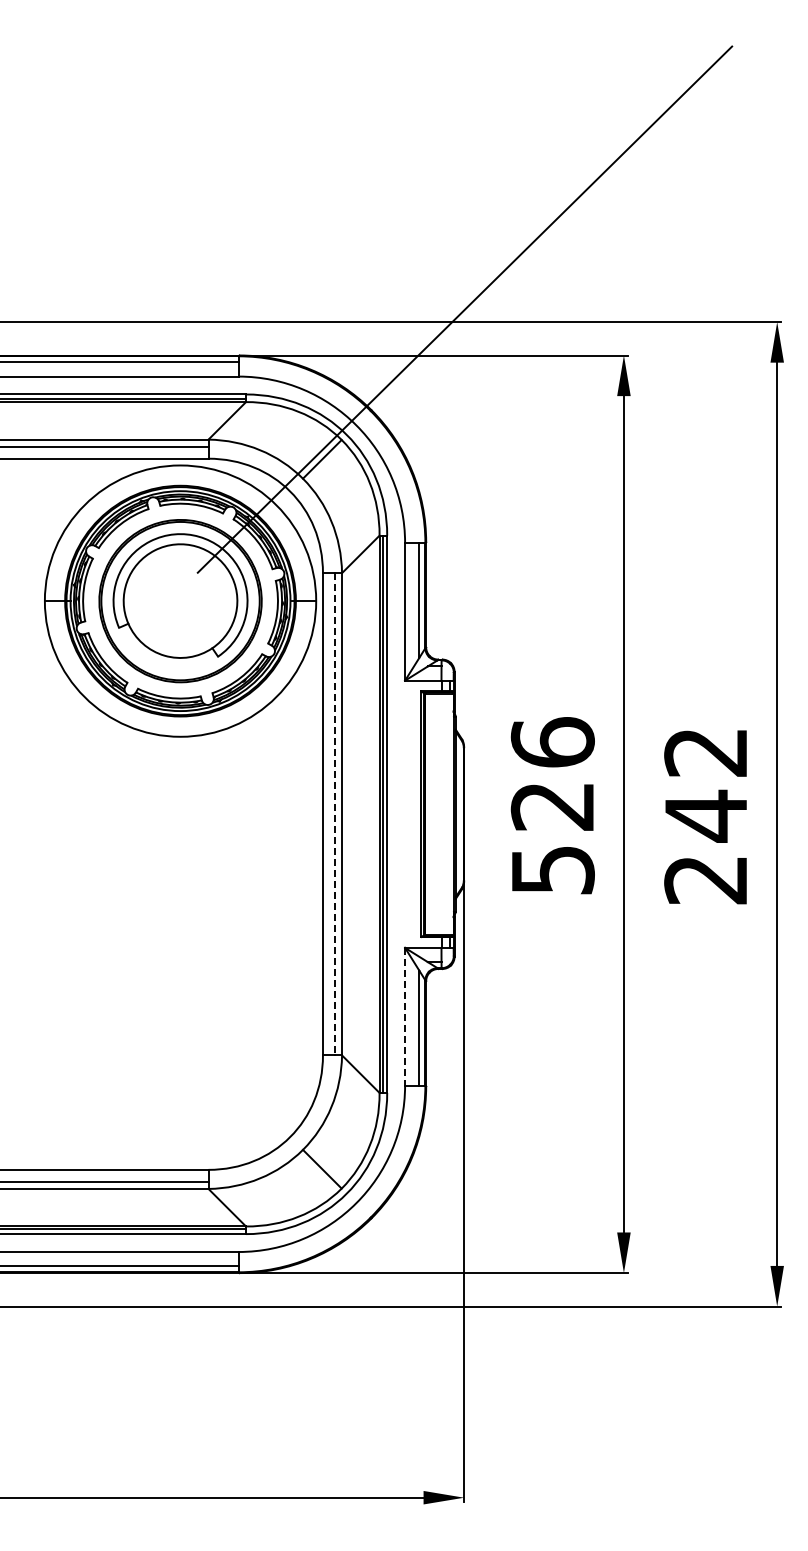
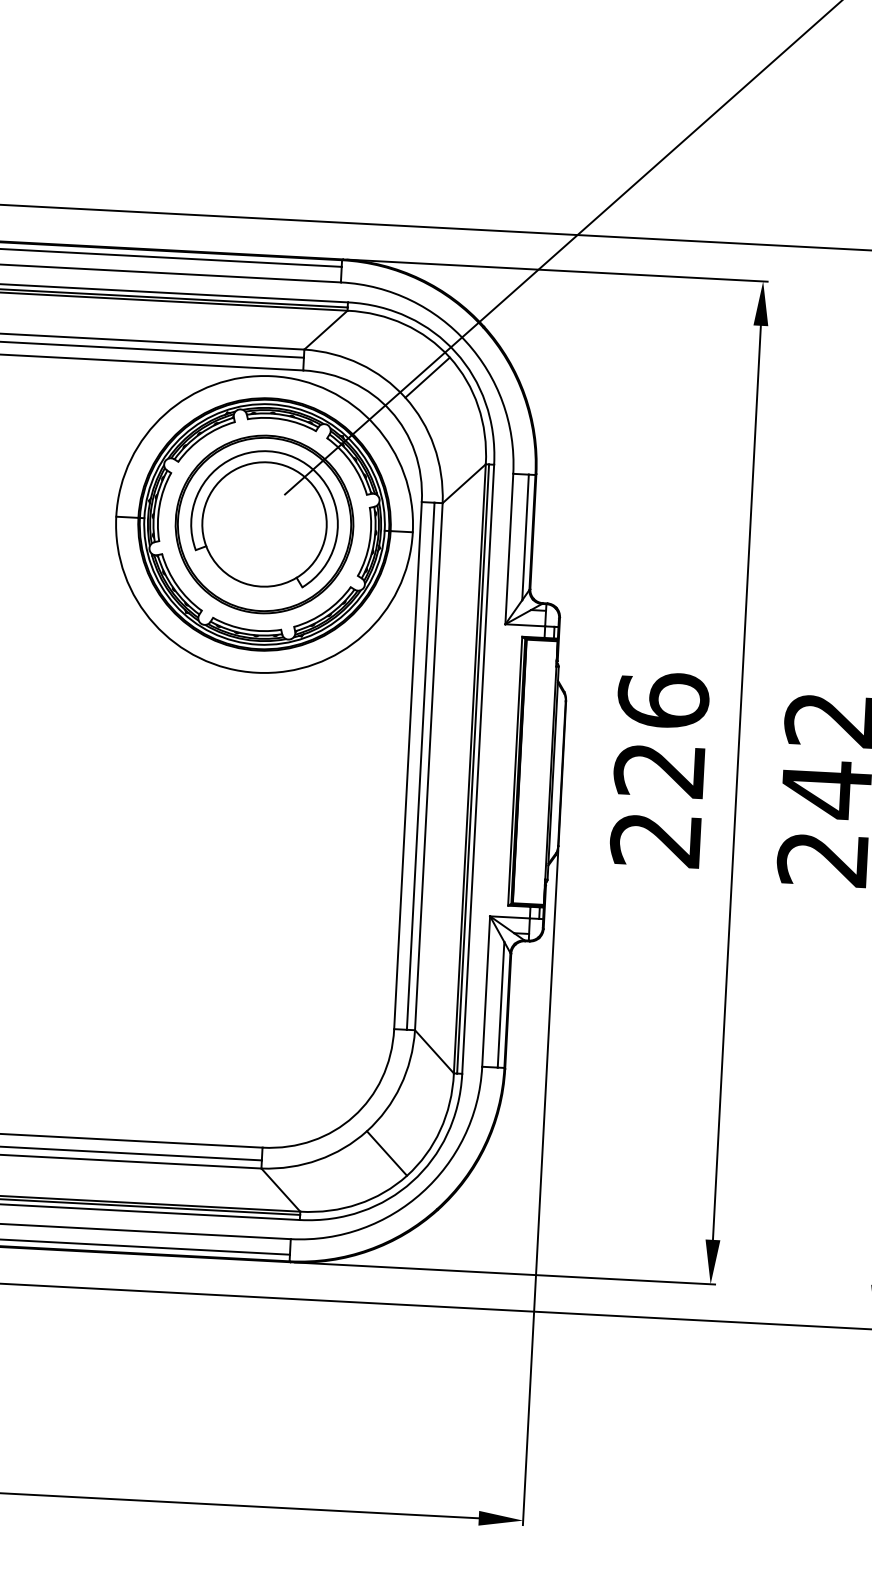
line: (334, 814) -> (420, 766), dashed -> solid
text: (552, 870) -> (655, 840), 526 -> 226
line: (405, 1016) -> (486, 991), dashed -> solid

